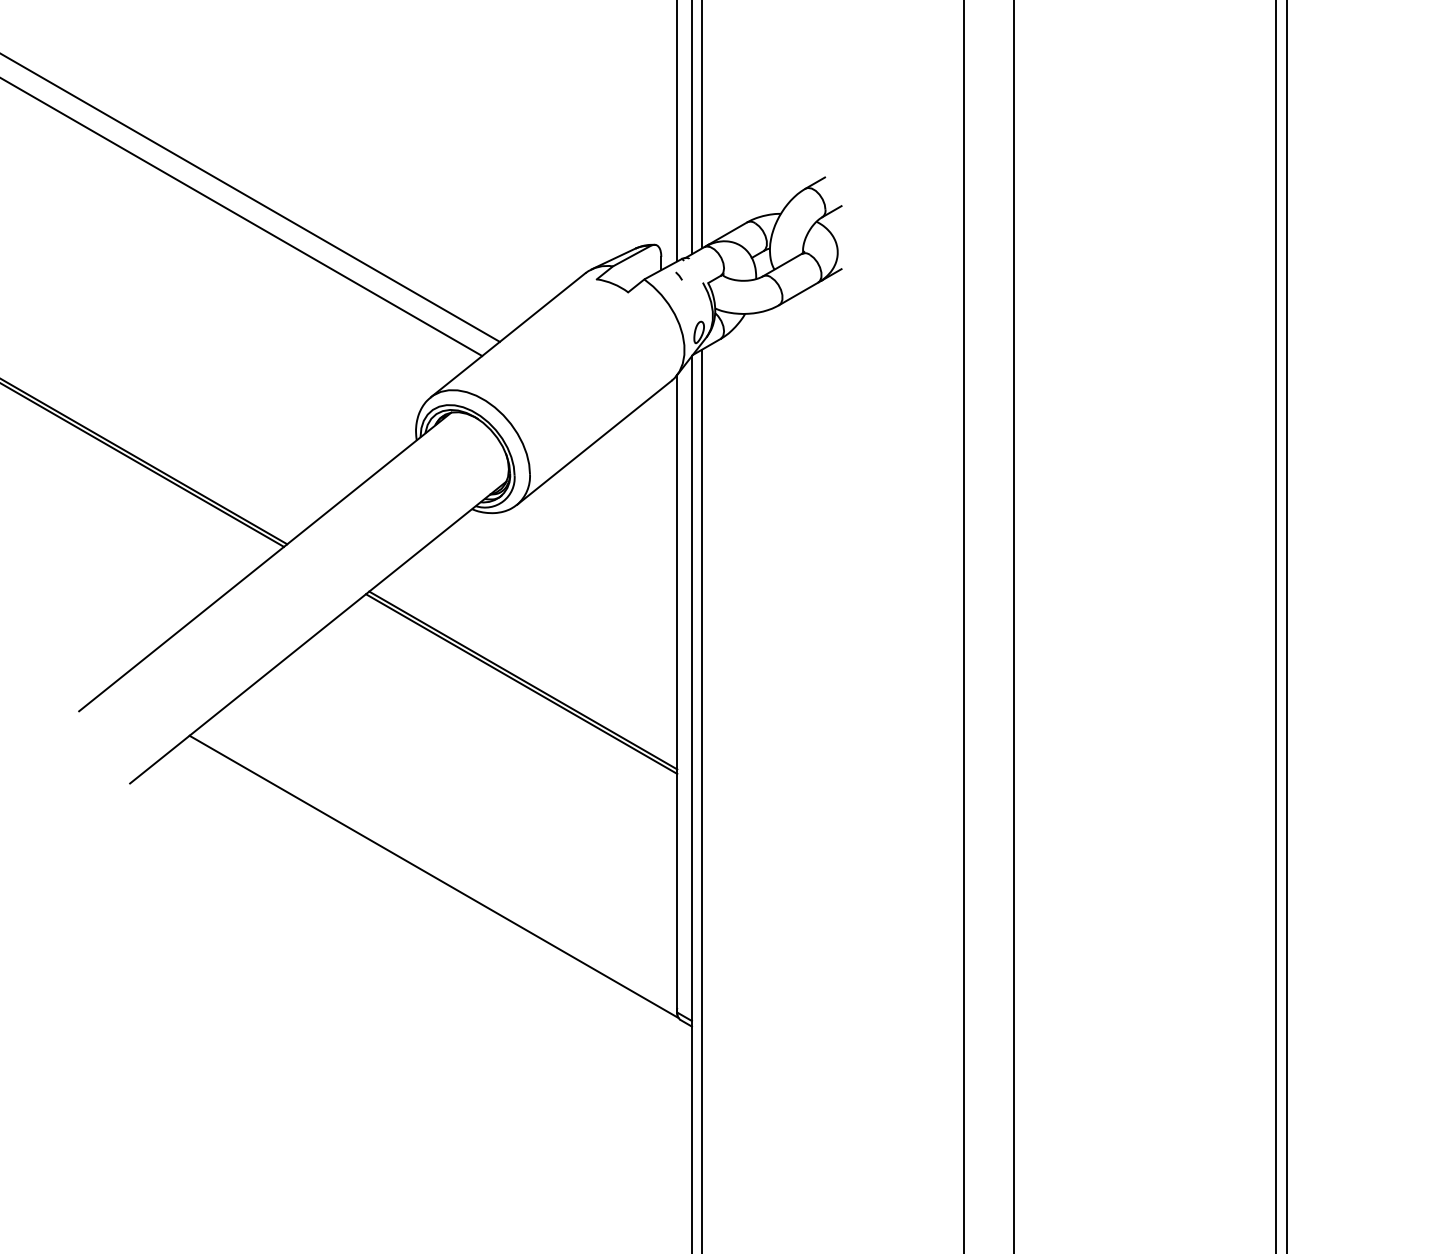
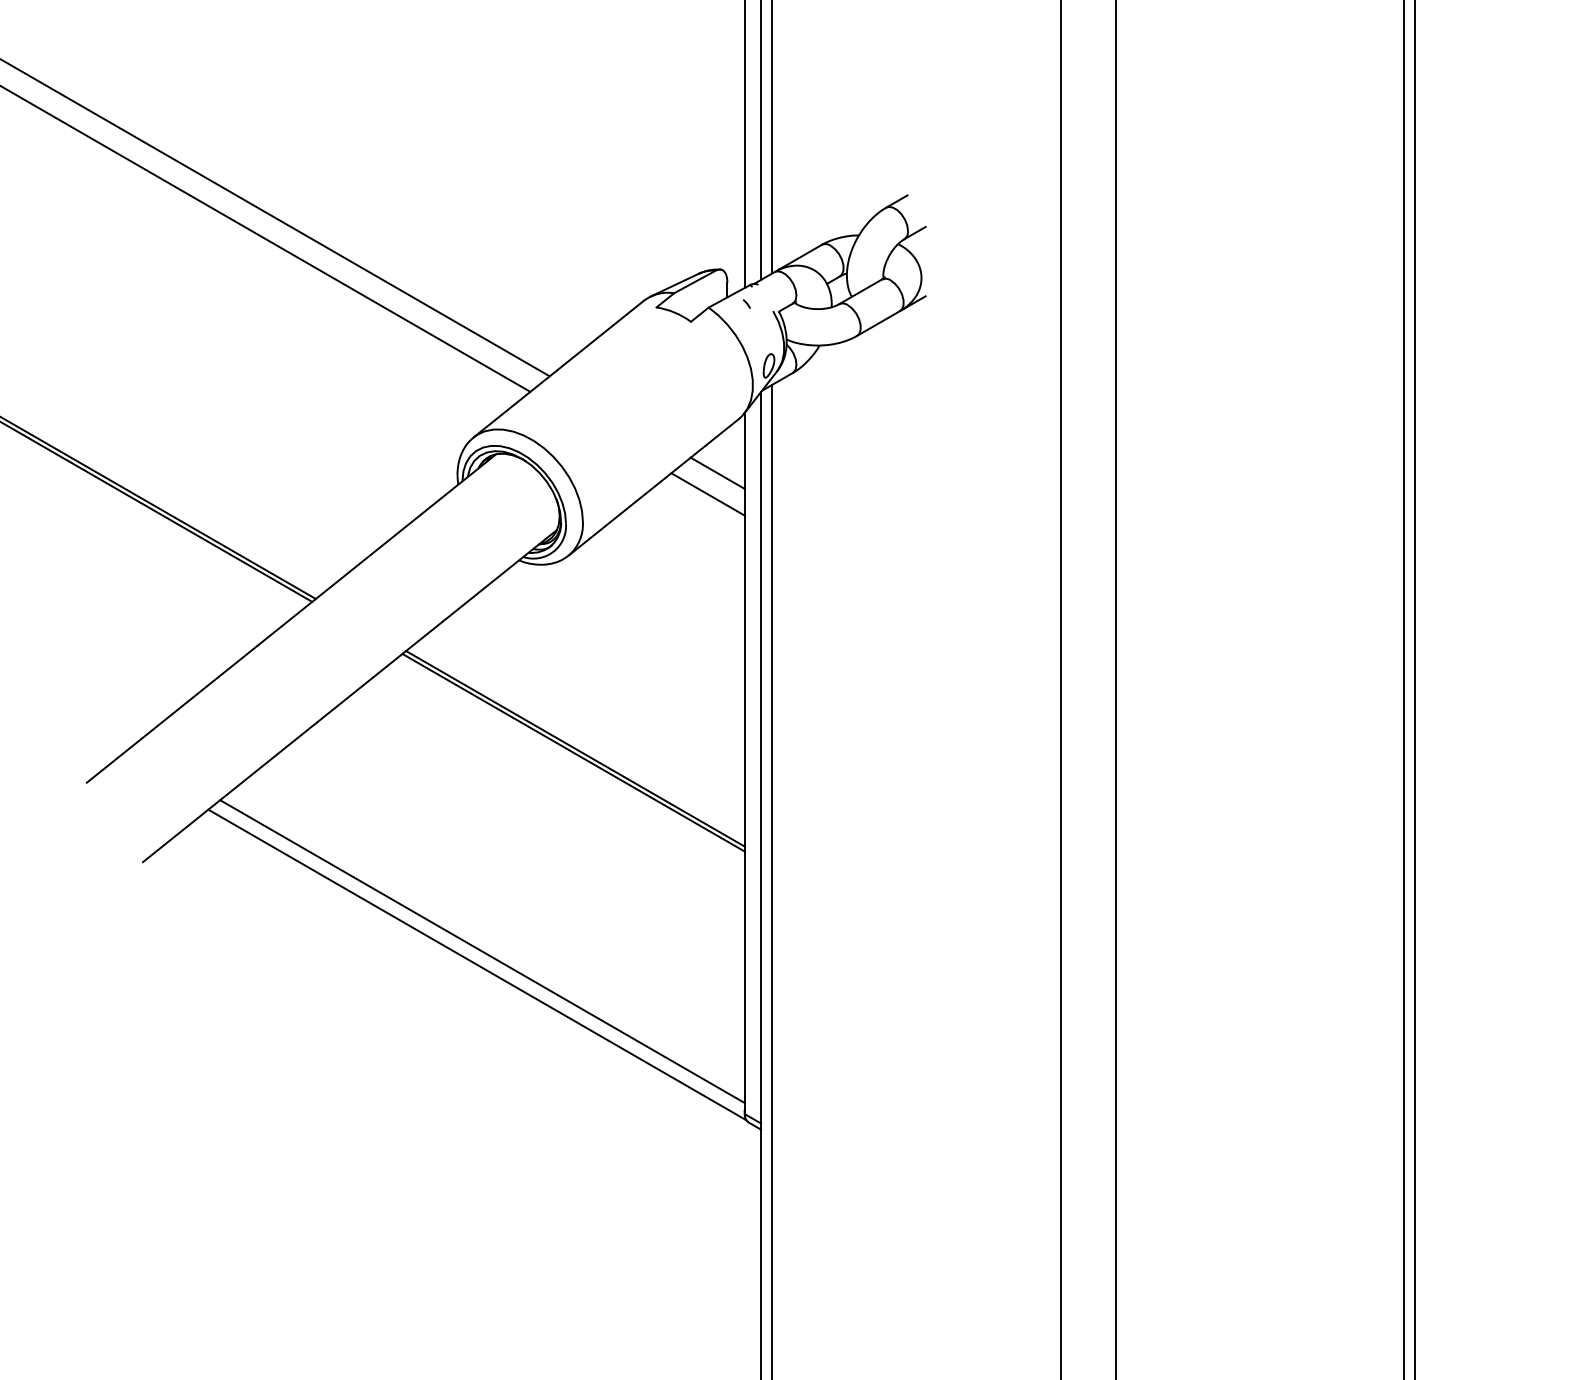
line: (652, 430) -> (717, 473), added
line: (643, 449) -> (707, 494), added
line: (438, 864) -> (482, 951), added

